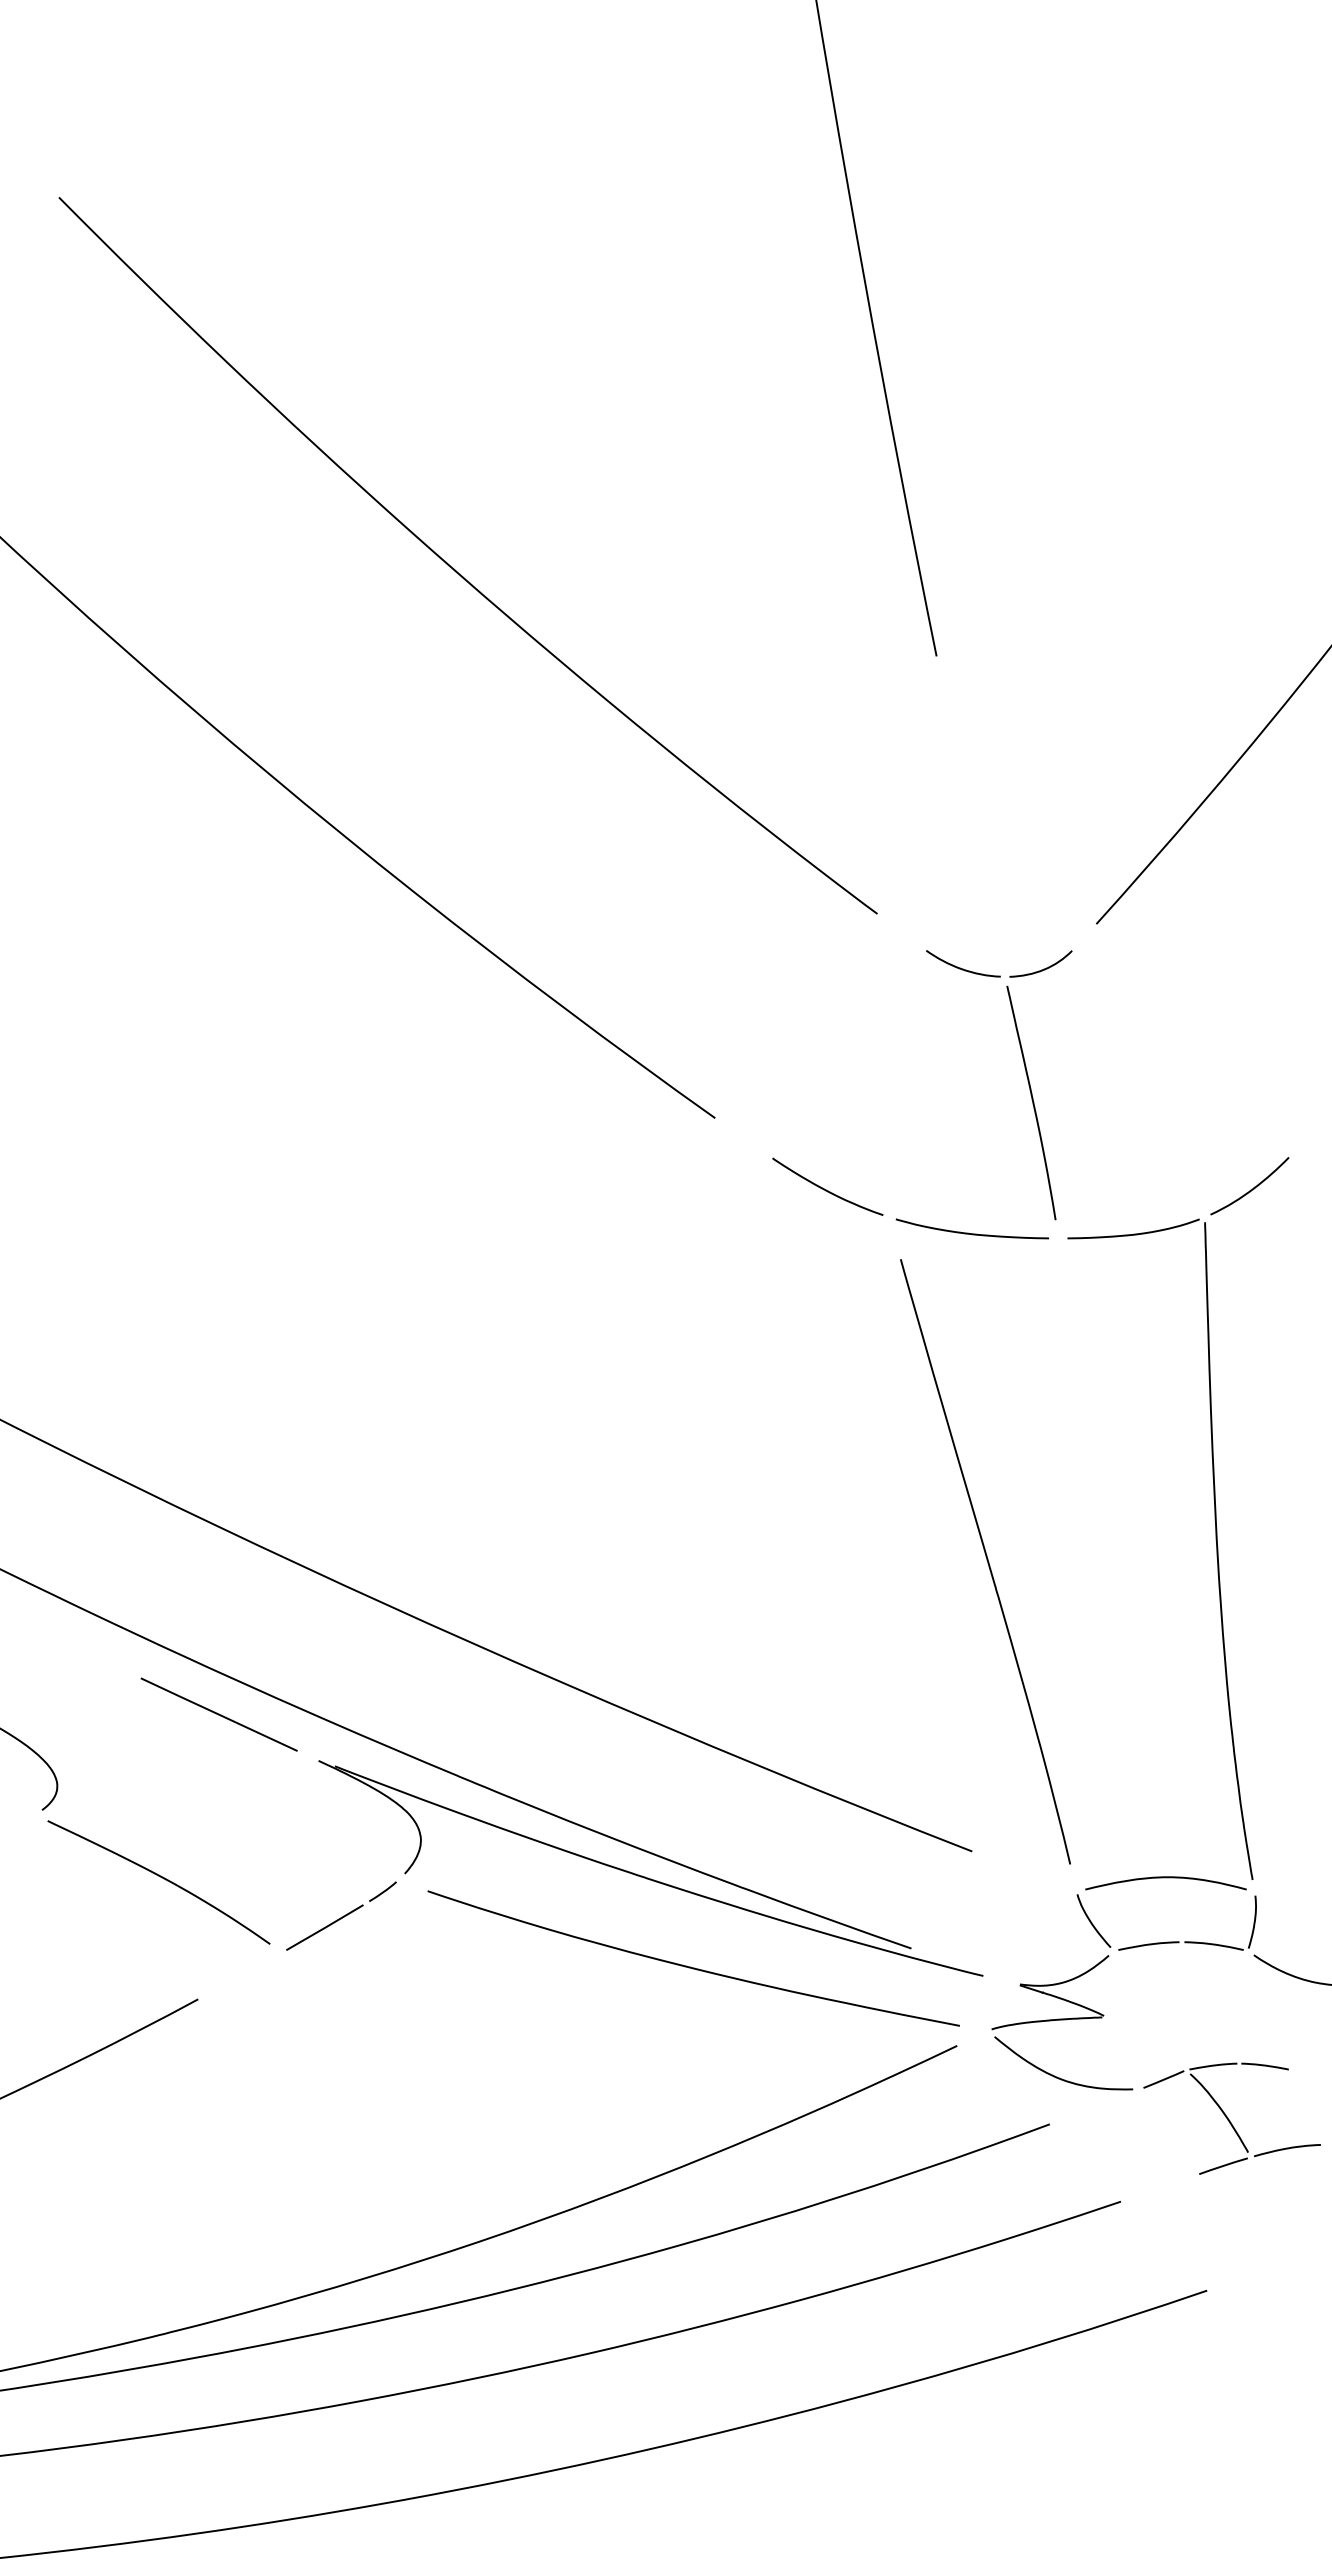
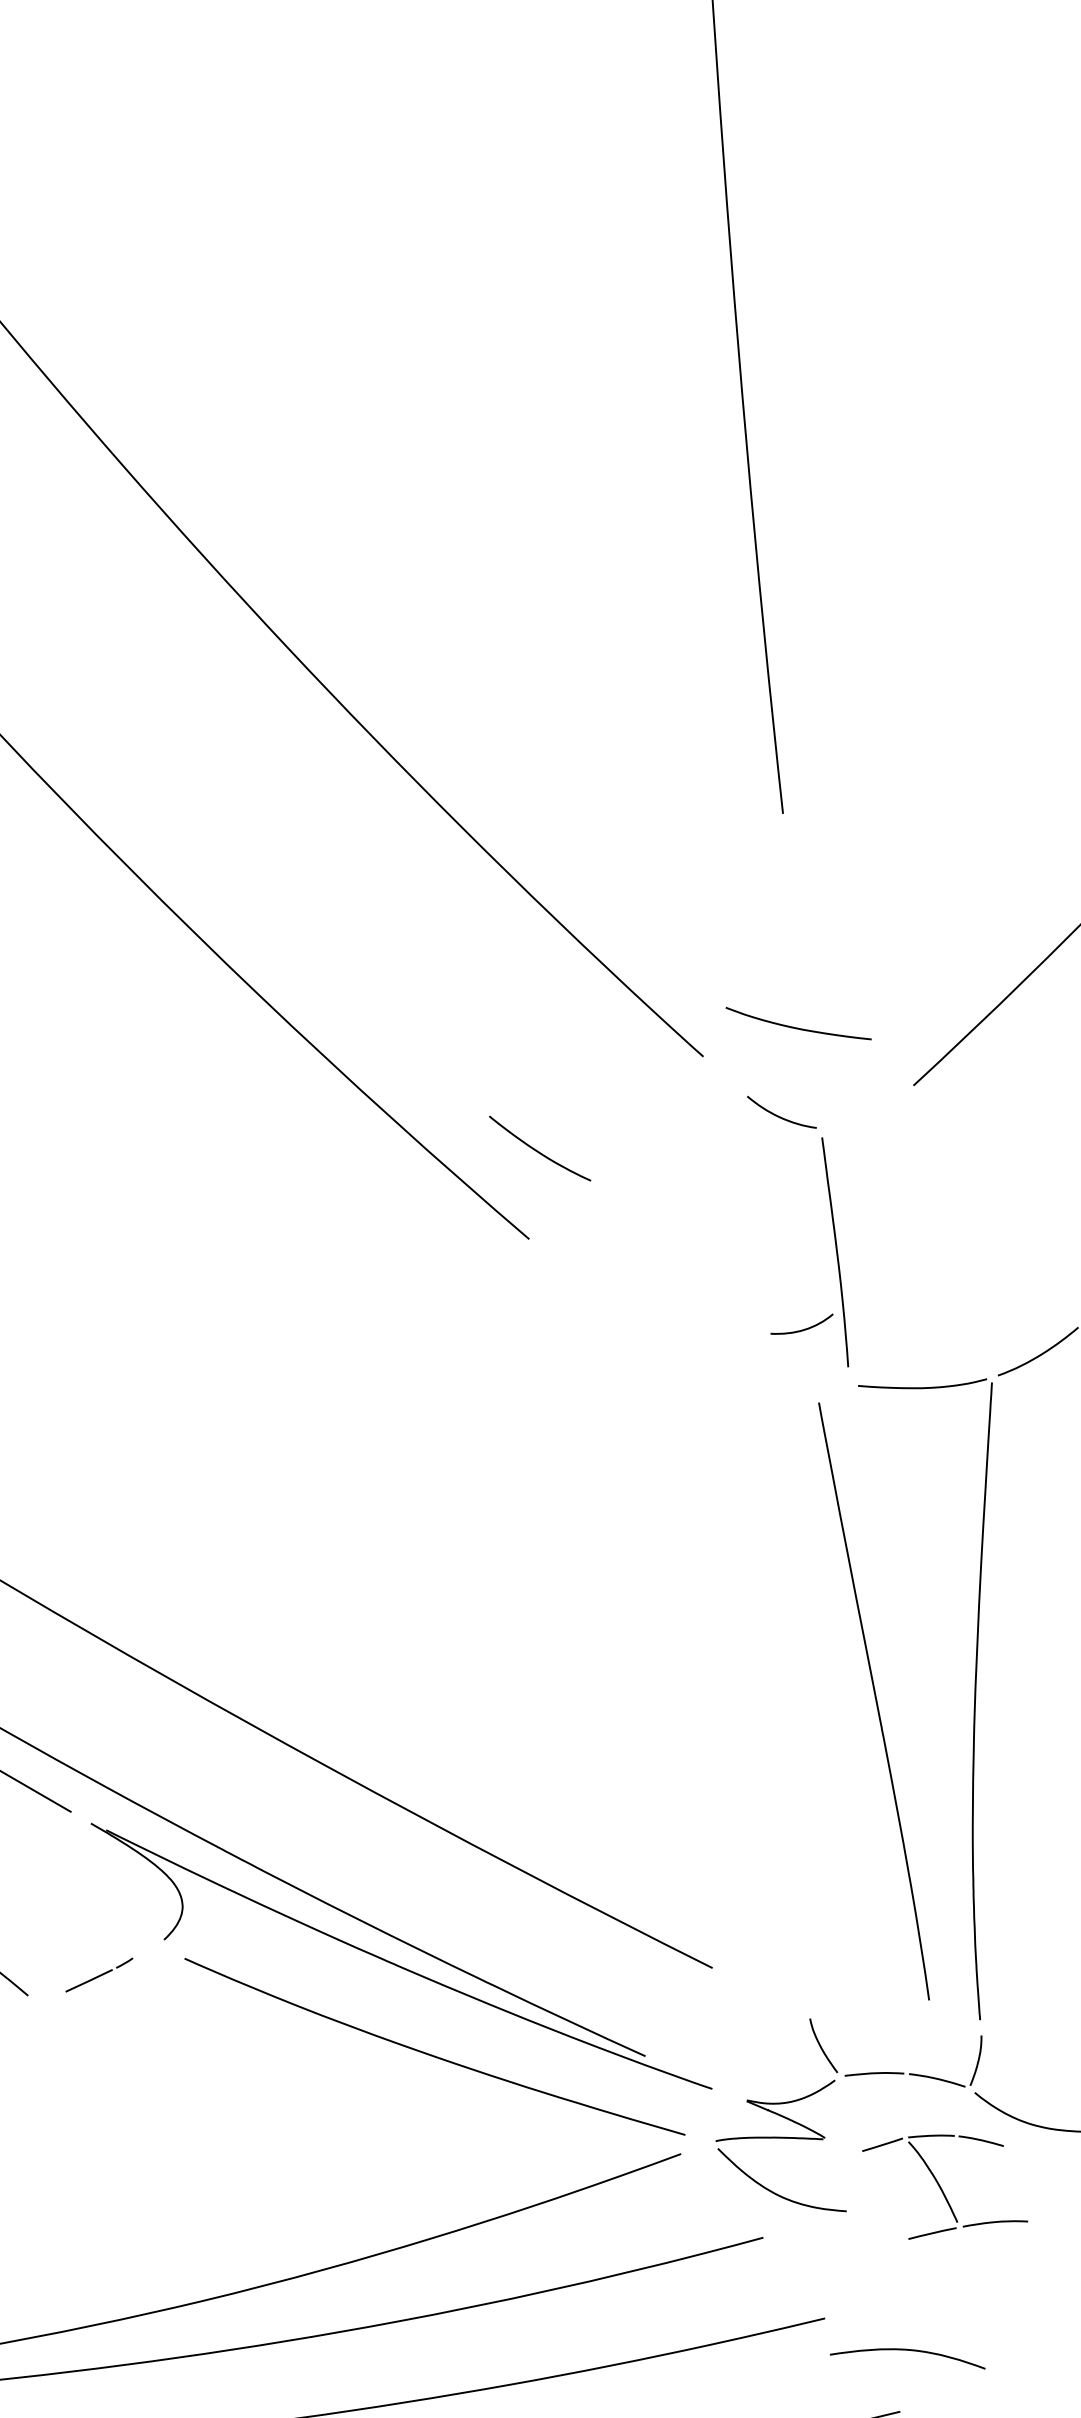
curve: (1043, 968) -> (804, 1328), moved
curve: (826, 1189) -> (538, 1151), moved
curve: (968, 1232) -> (794, 1026), moved
curve: (986, 1560) -> (875, 1700), moved
curve: (1165, 1878) -> (908, 2351), moved
part: (341, 1915) -> (99, 1974), size x0.6
part: (1231, 2118) -> (944, 2188), moved

